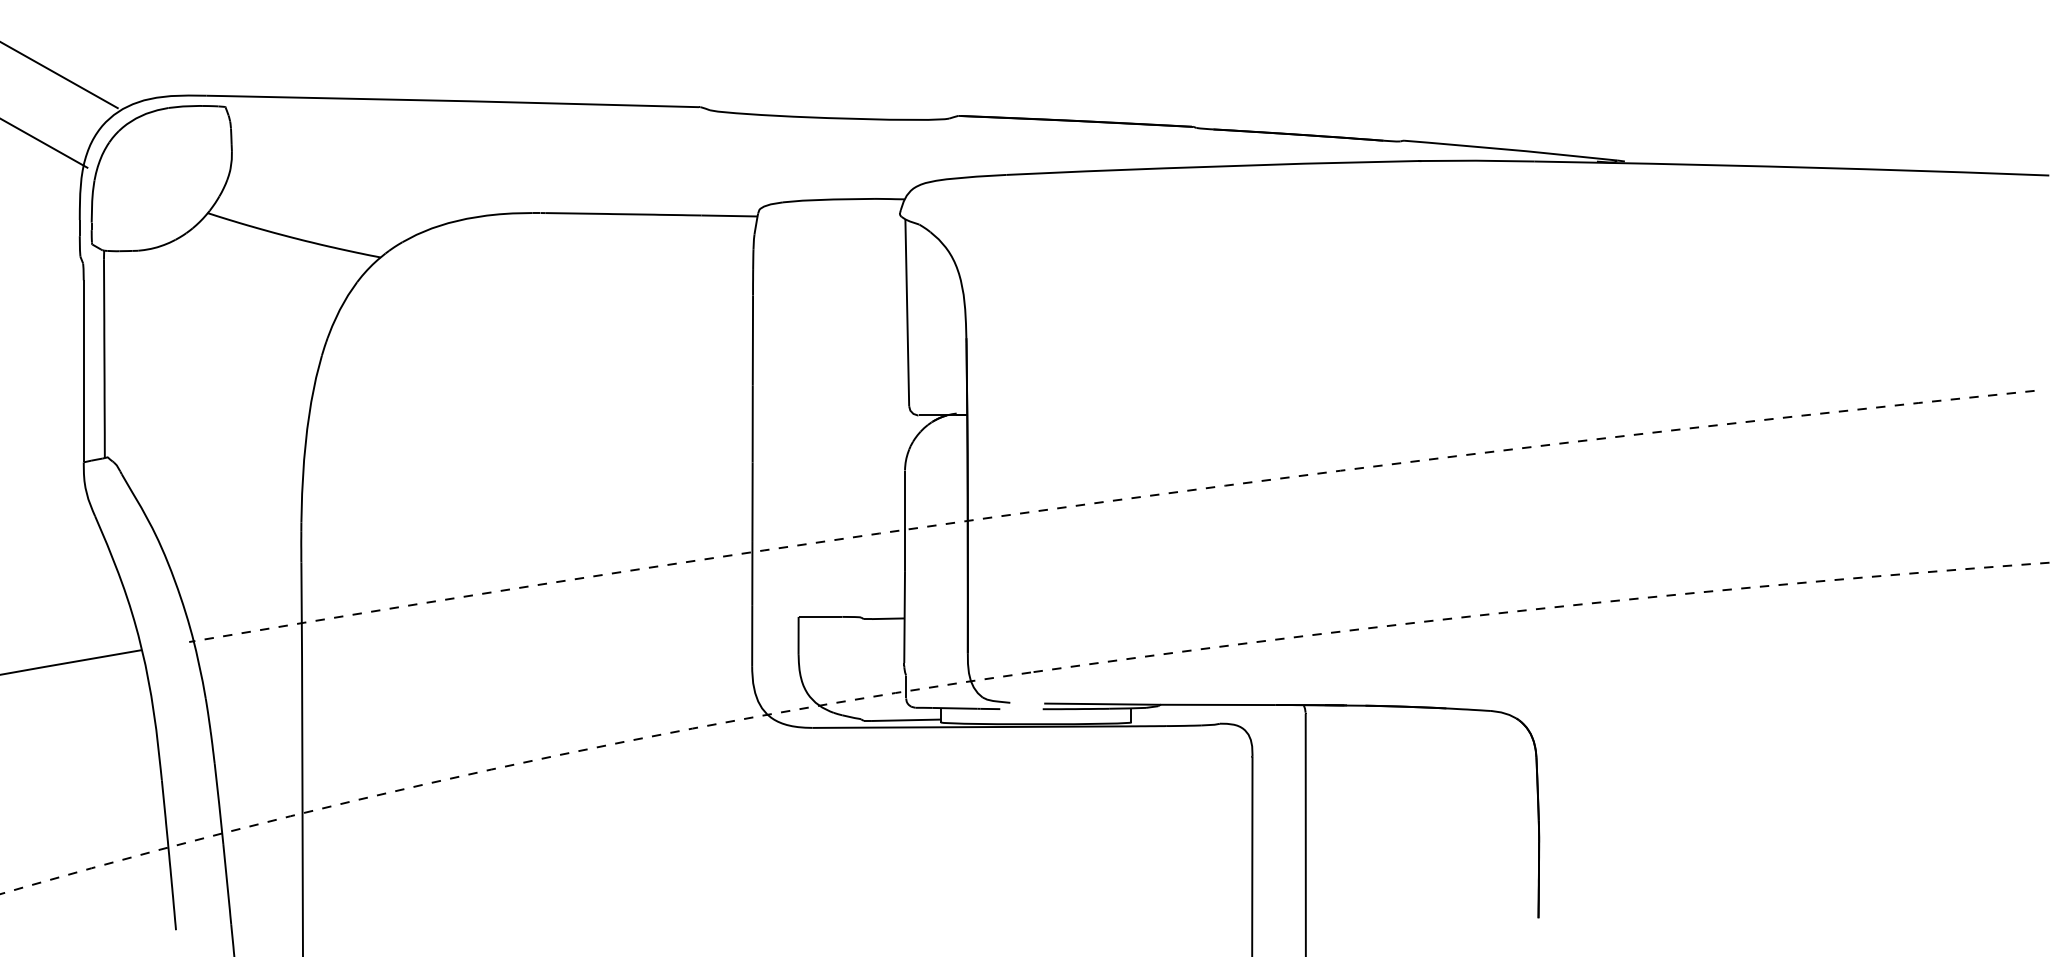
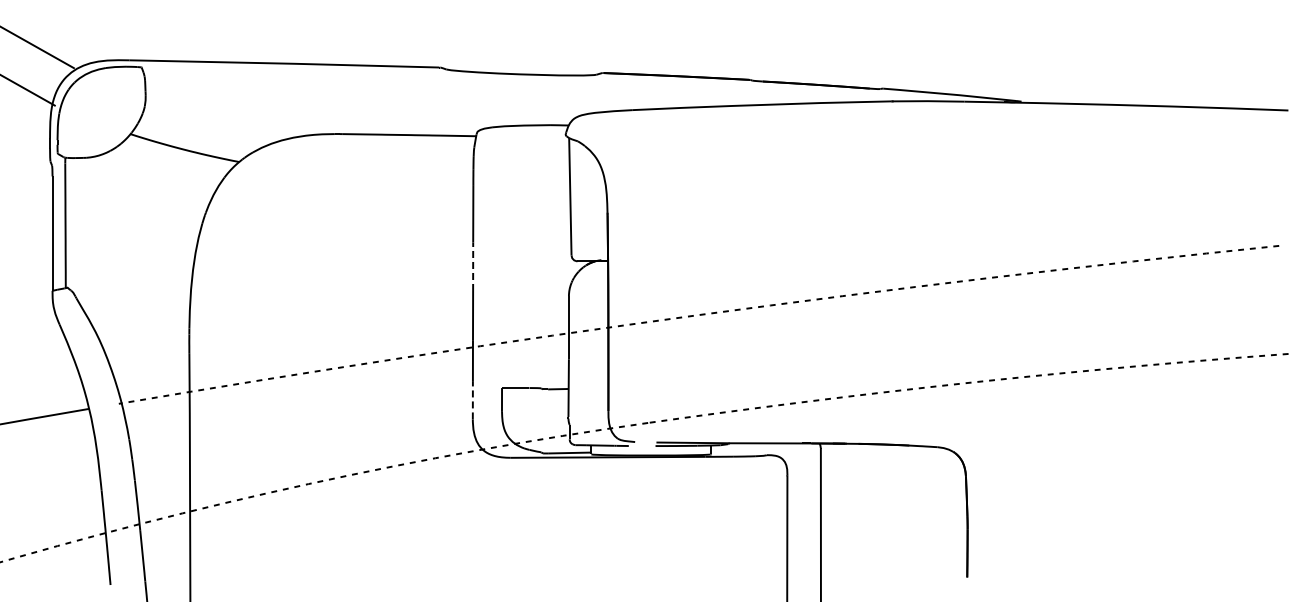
line: (753, 423) -> (473, 266), solid -> dashed
line: (751, 635) -> (472, 399), solid -> dashed

